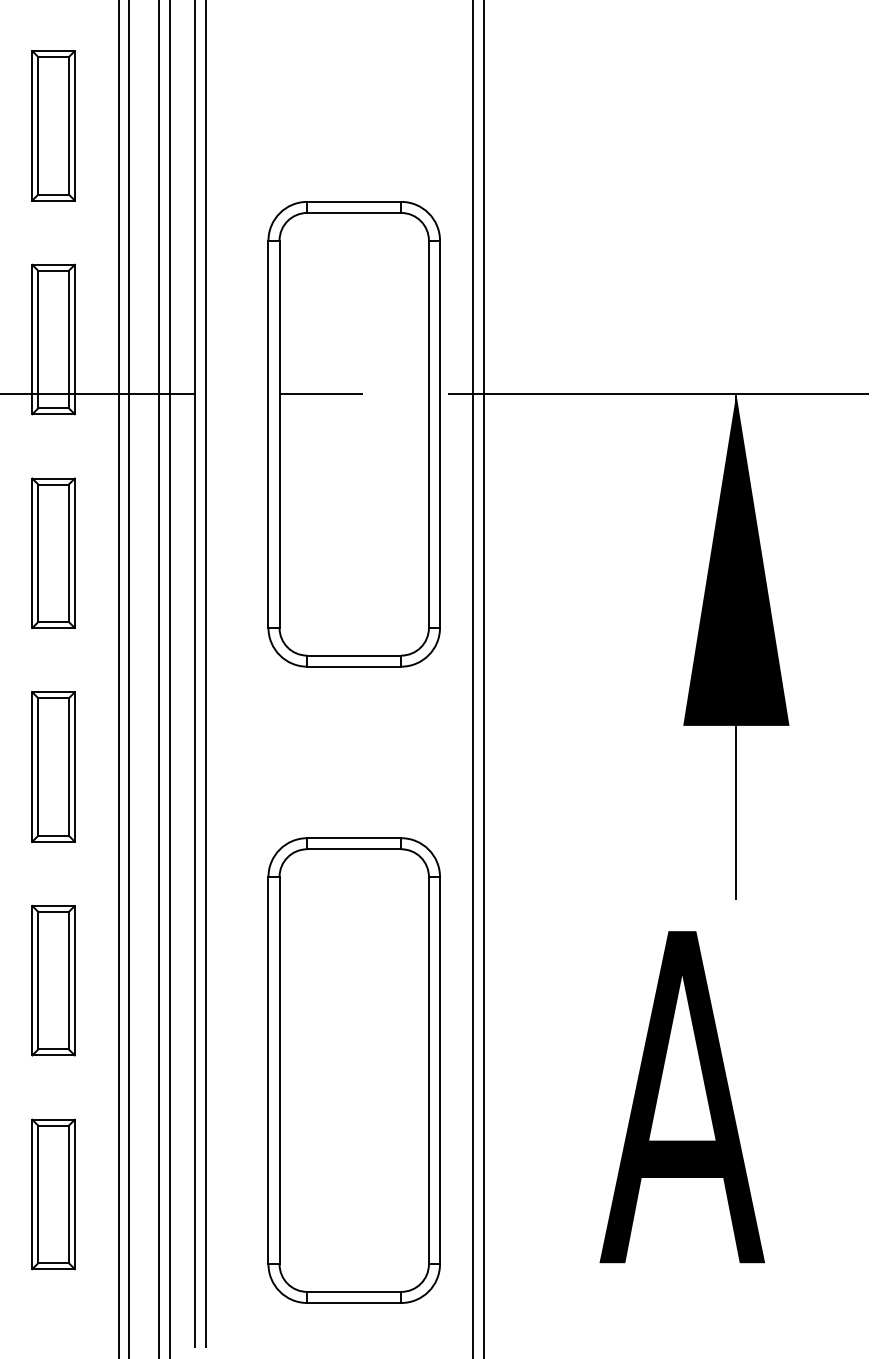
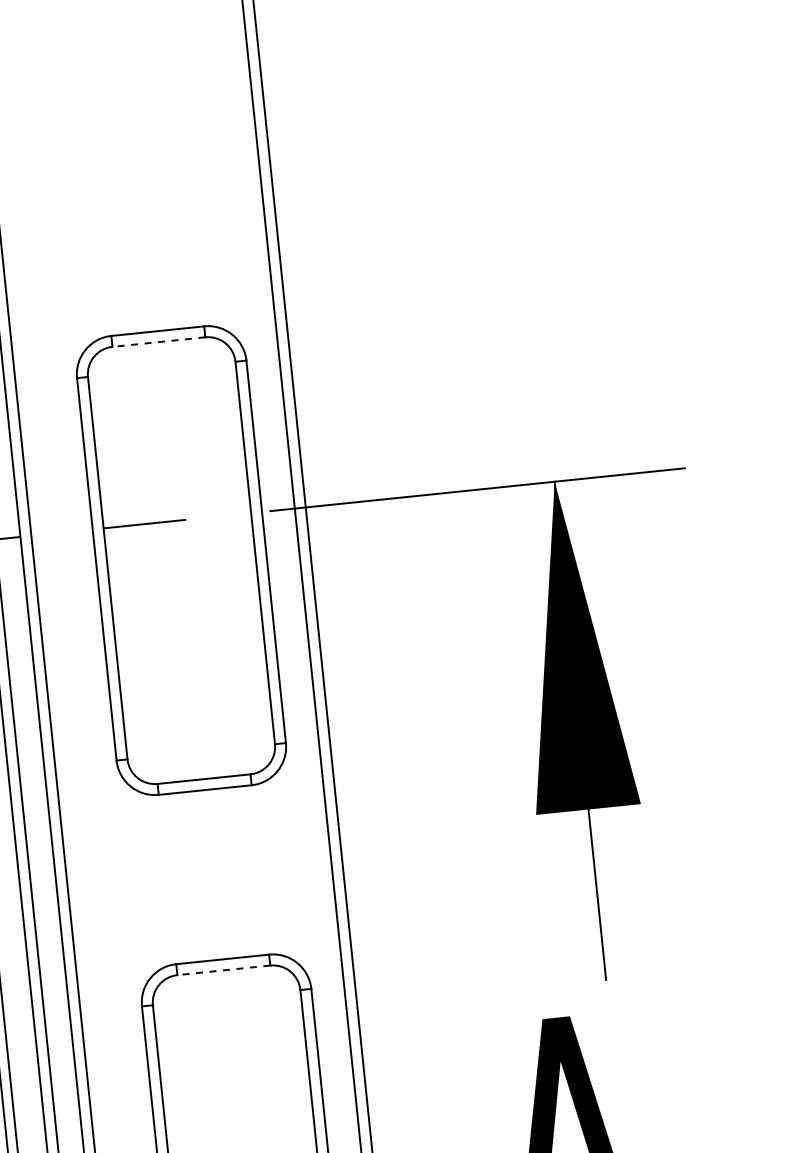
line: (353, 212) -> (158, 341), solid -> dashed
line: (353, 849) -> (223, 970), solid -> dashed

